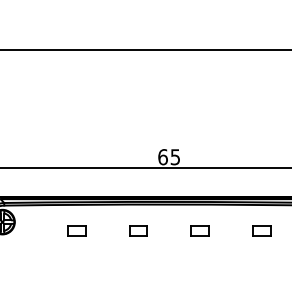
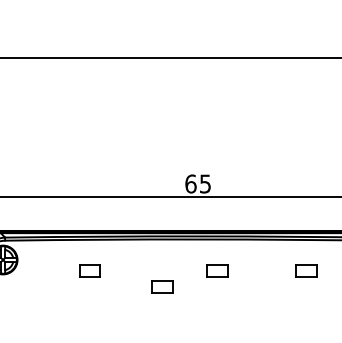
part: (138, 231) -> (162, 286), moved
part: (200, 231) -> (217, 270), moved

